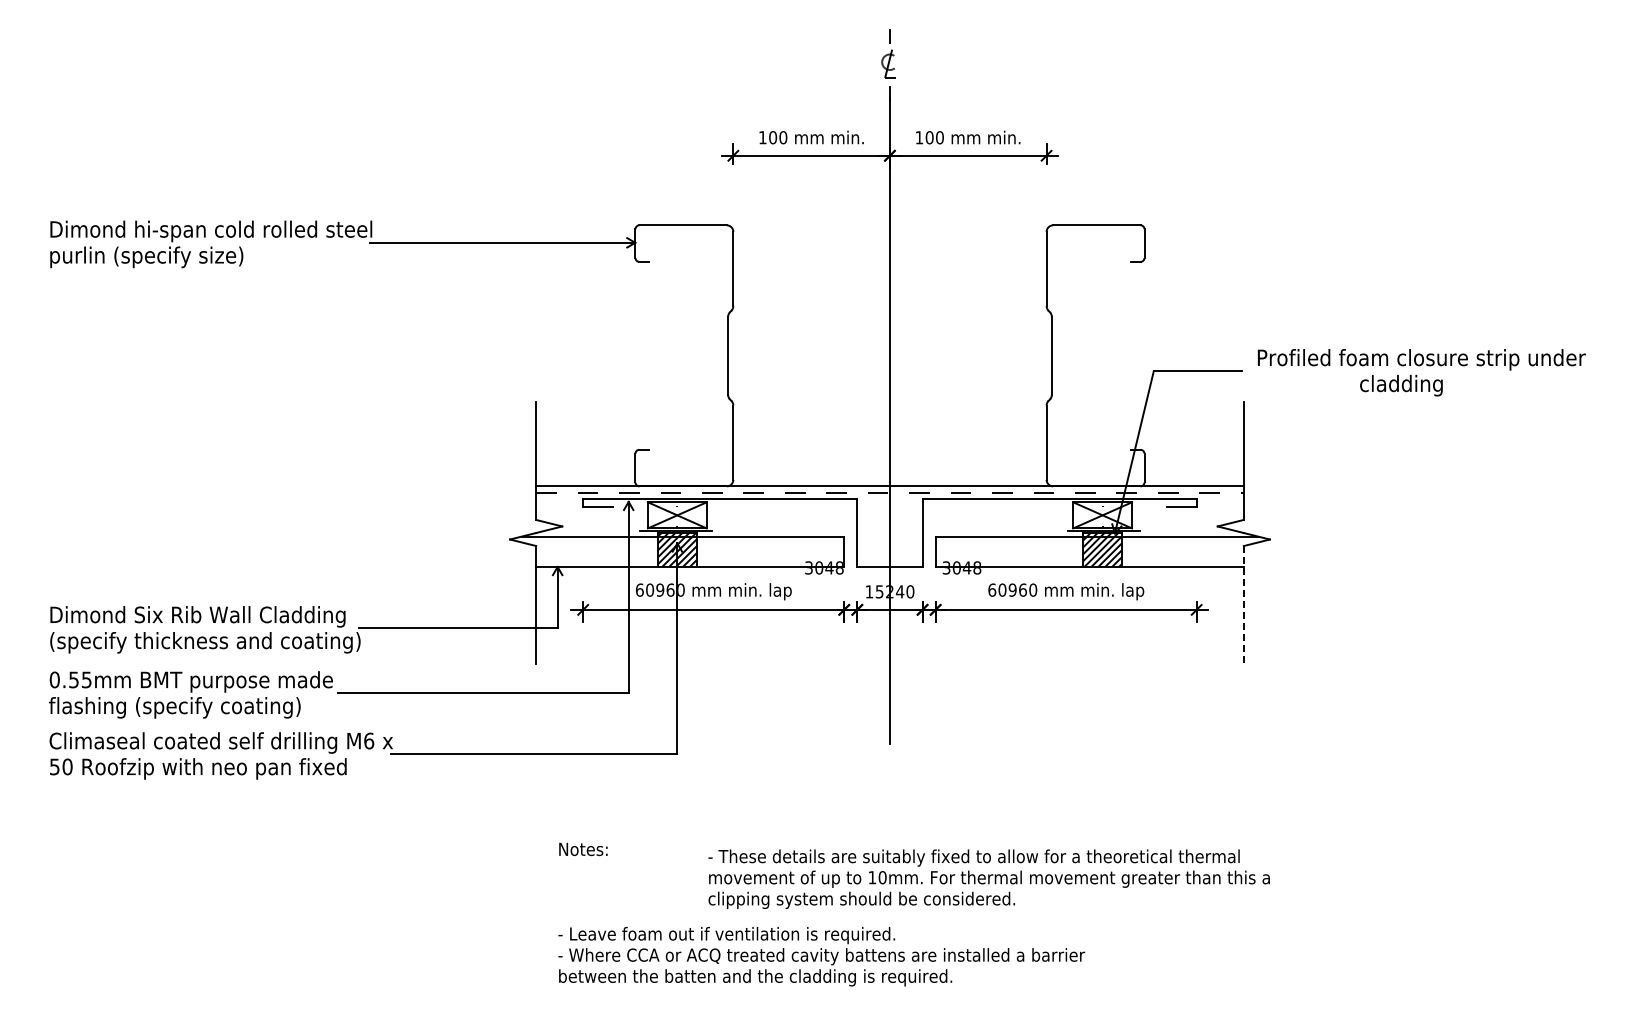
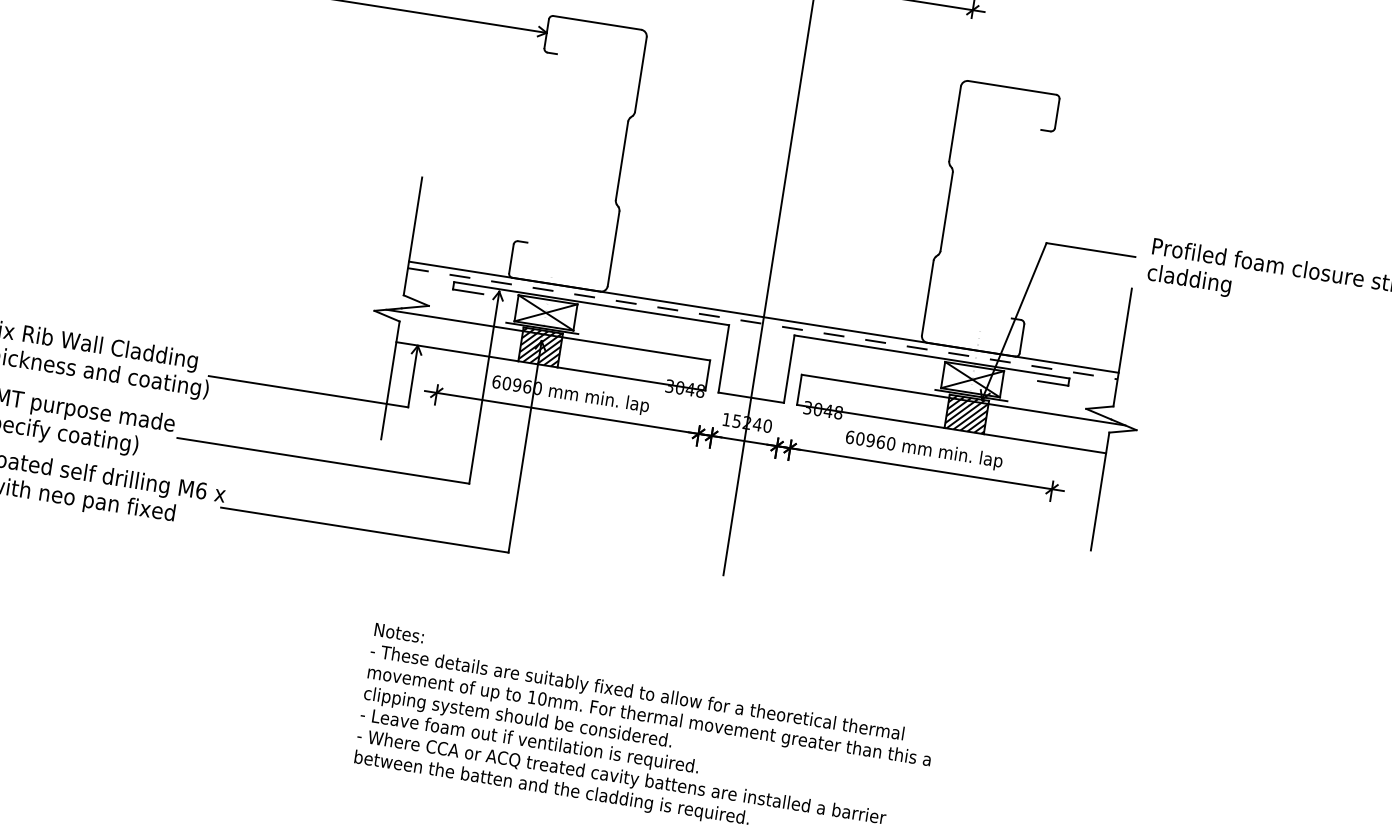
text: (1401, 385) -> (1189, 280), moved
line: (1243, 604) -> (1099, 491), dashed -> solid
text: (988, 878) -> (648, 716), moved

